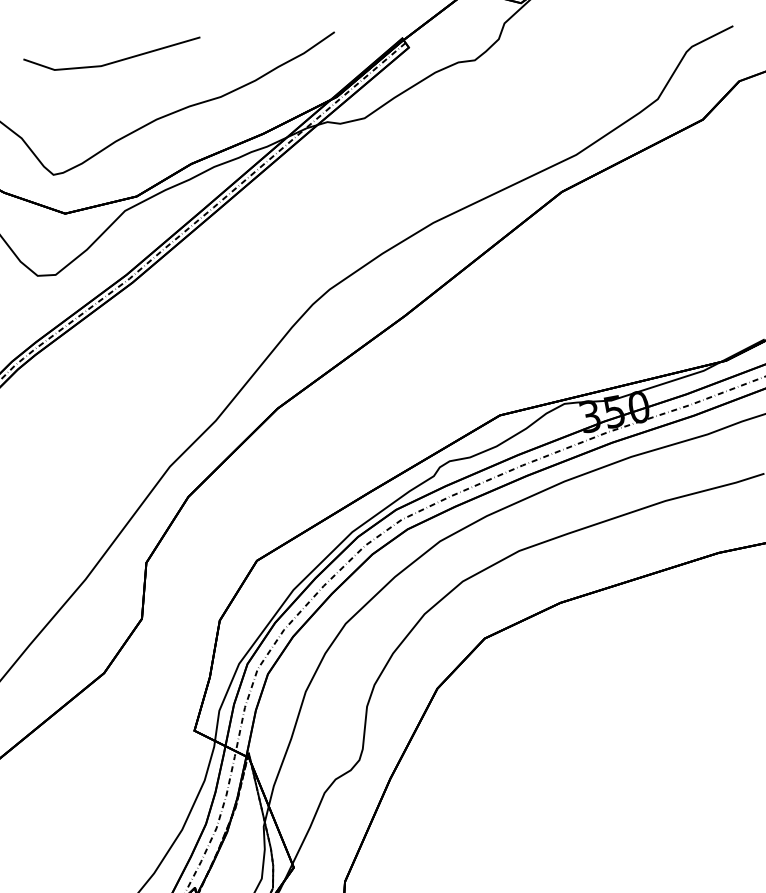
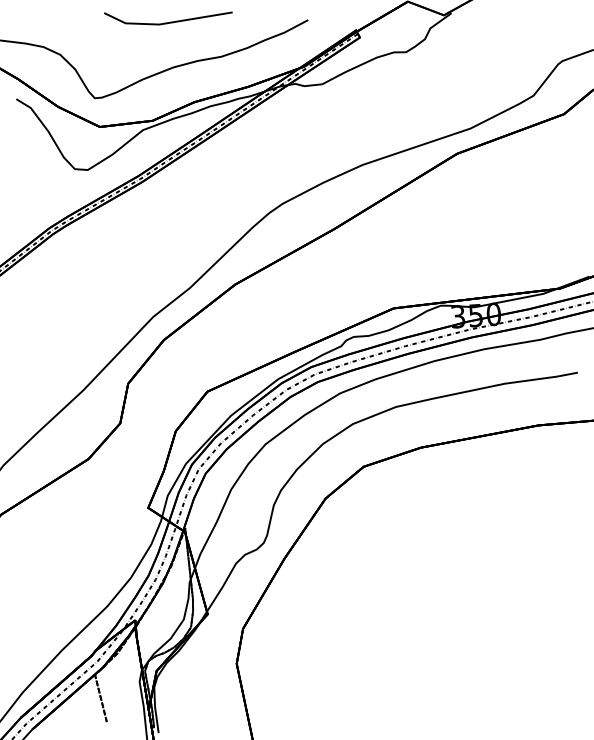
line: (116, 60) -> (170, 21), moved

